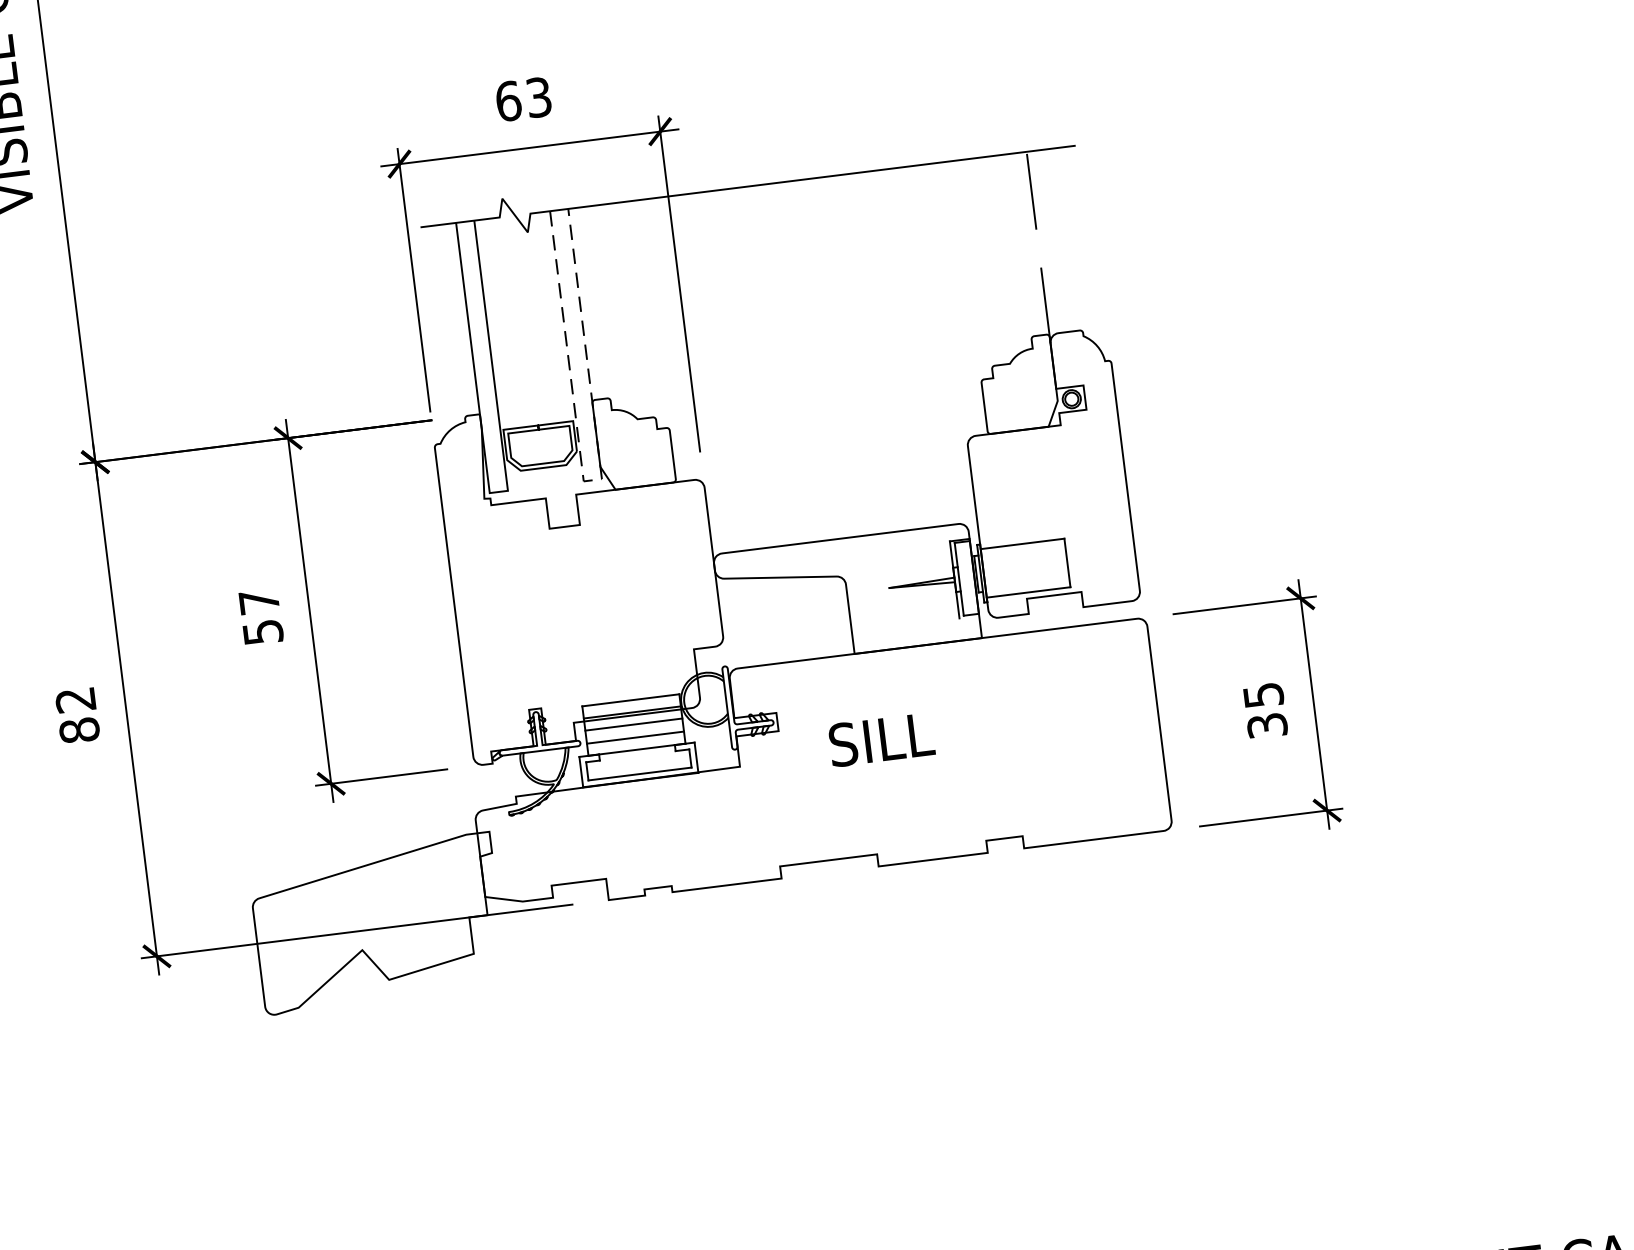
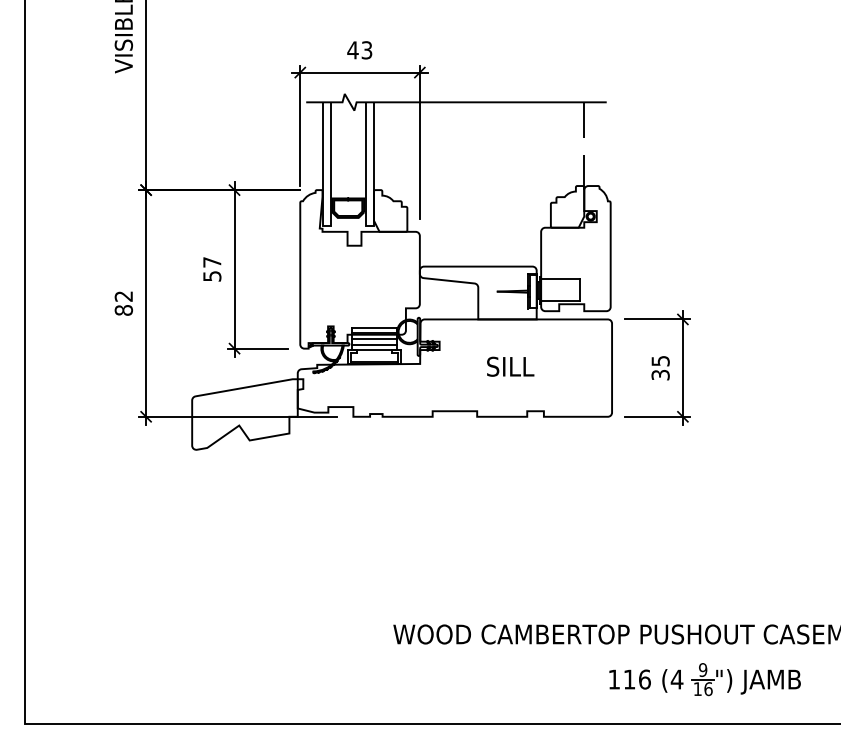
text: (507, 101) -> (352, 50), 63 -> 43
line: (594, 480) -> (370, 226), dashed -> solid
text: (881, 739) -> (510, 366), moved

